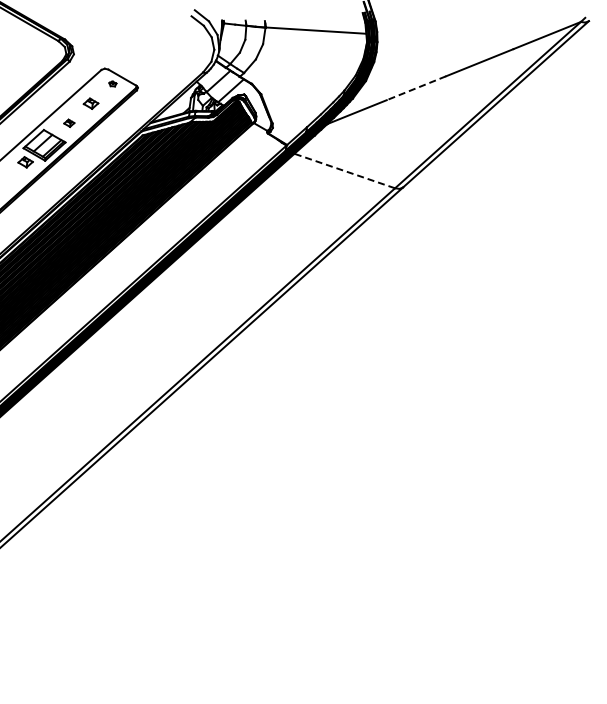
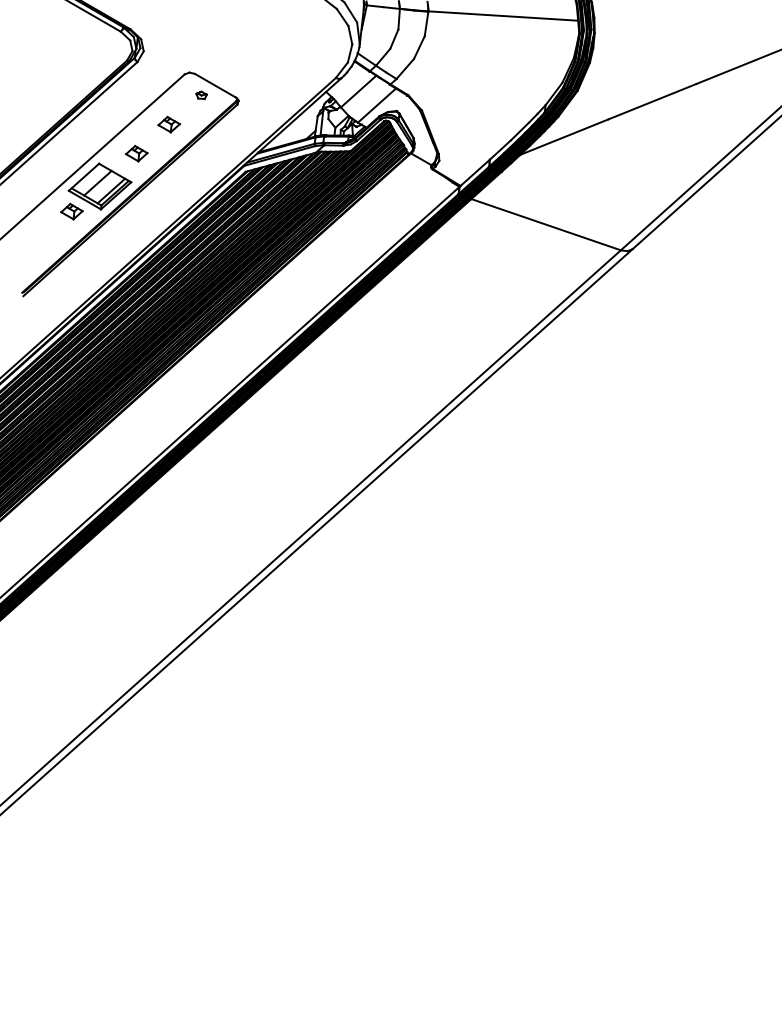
line: (416, 88) -> (652, 102), dashed -> solid
part: (69, 123) -> (137, 154), size x1.43
line: (344, 170) -> (545, 223), dashed -> solid

